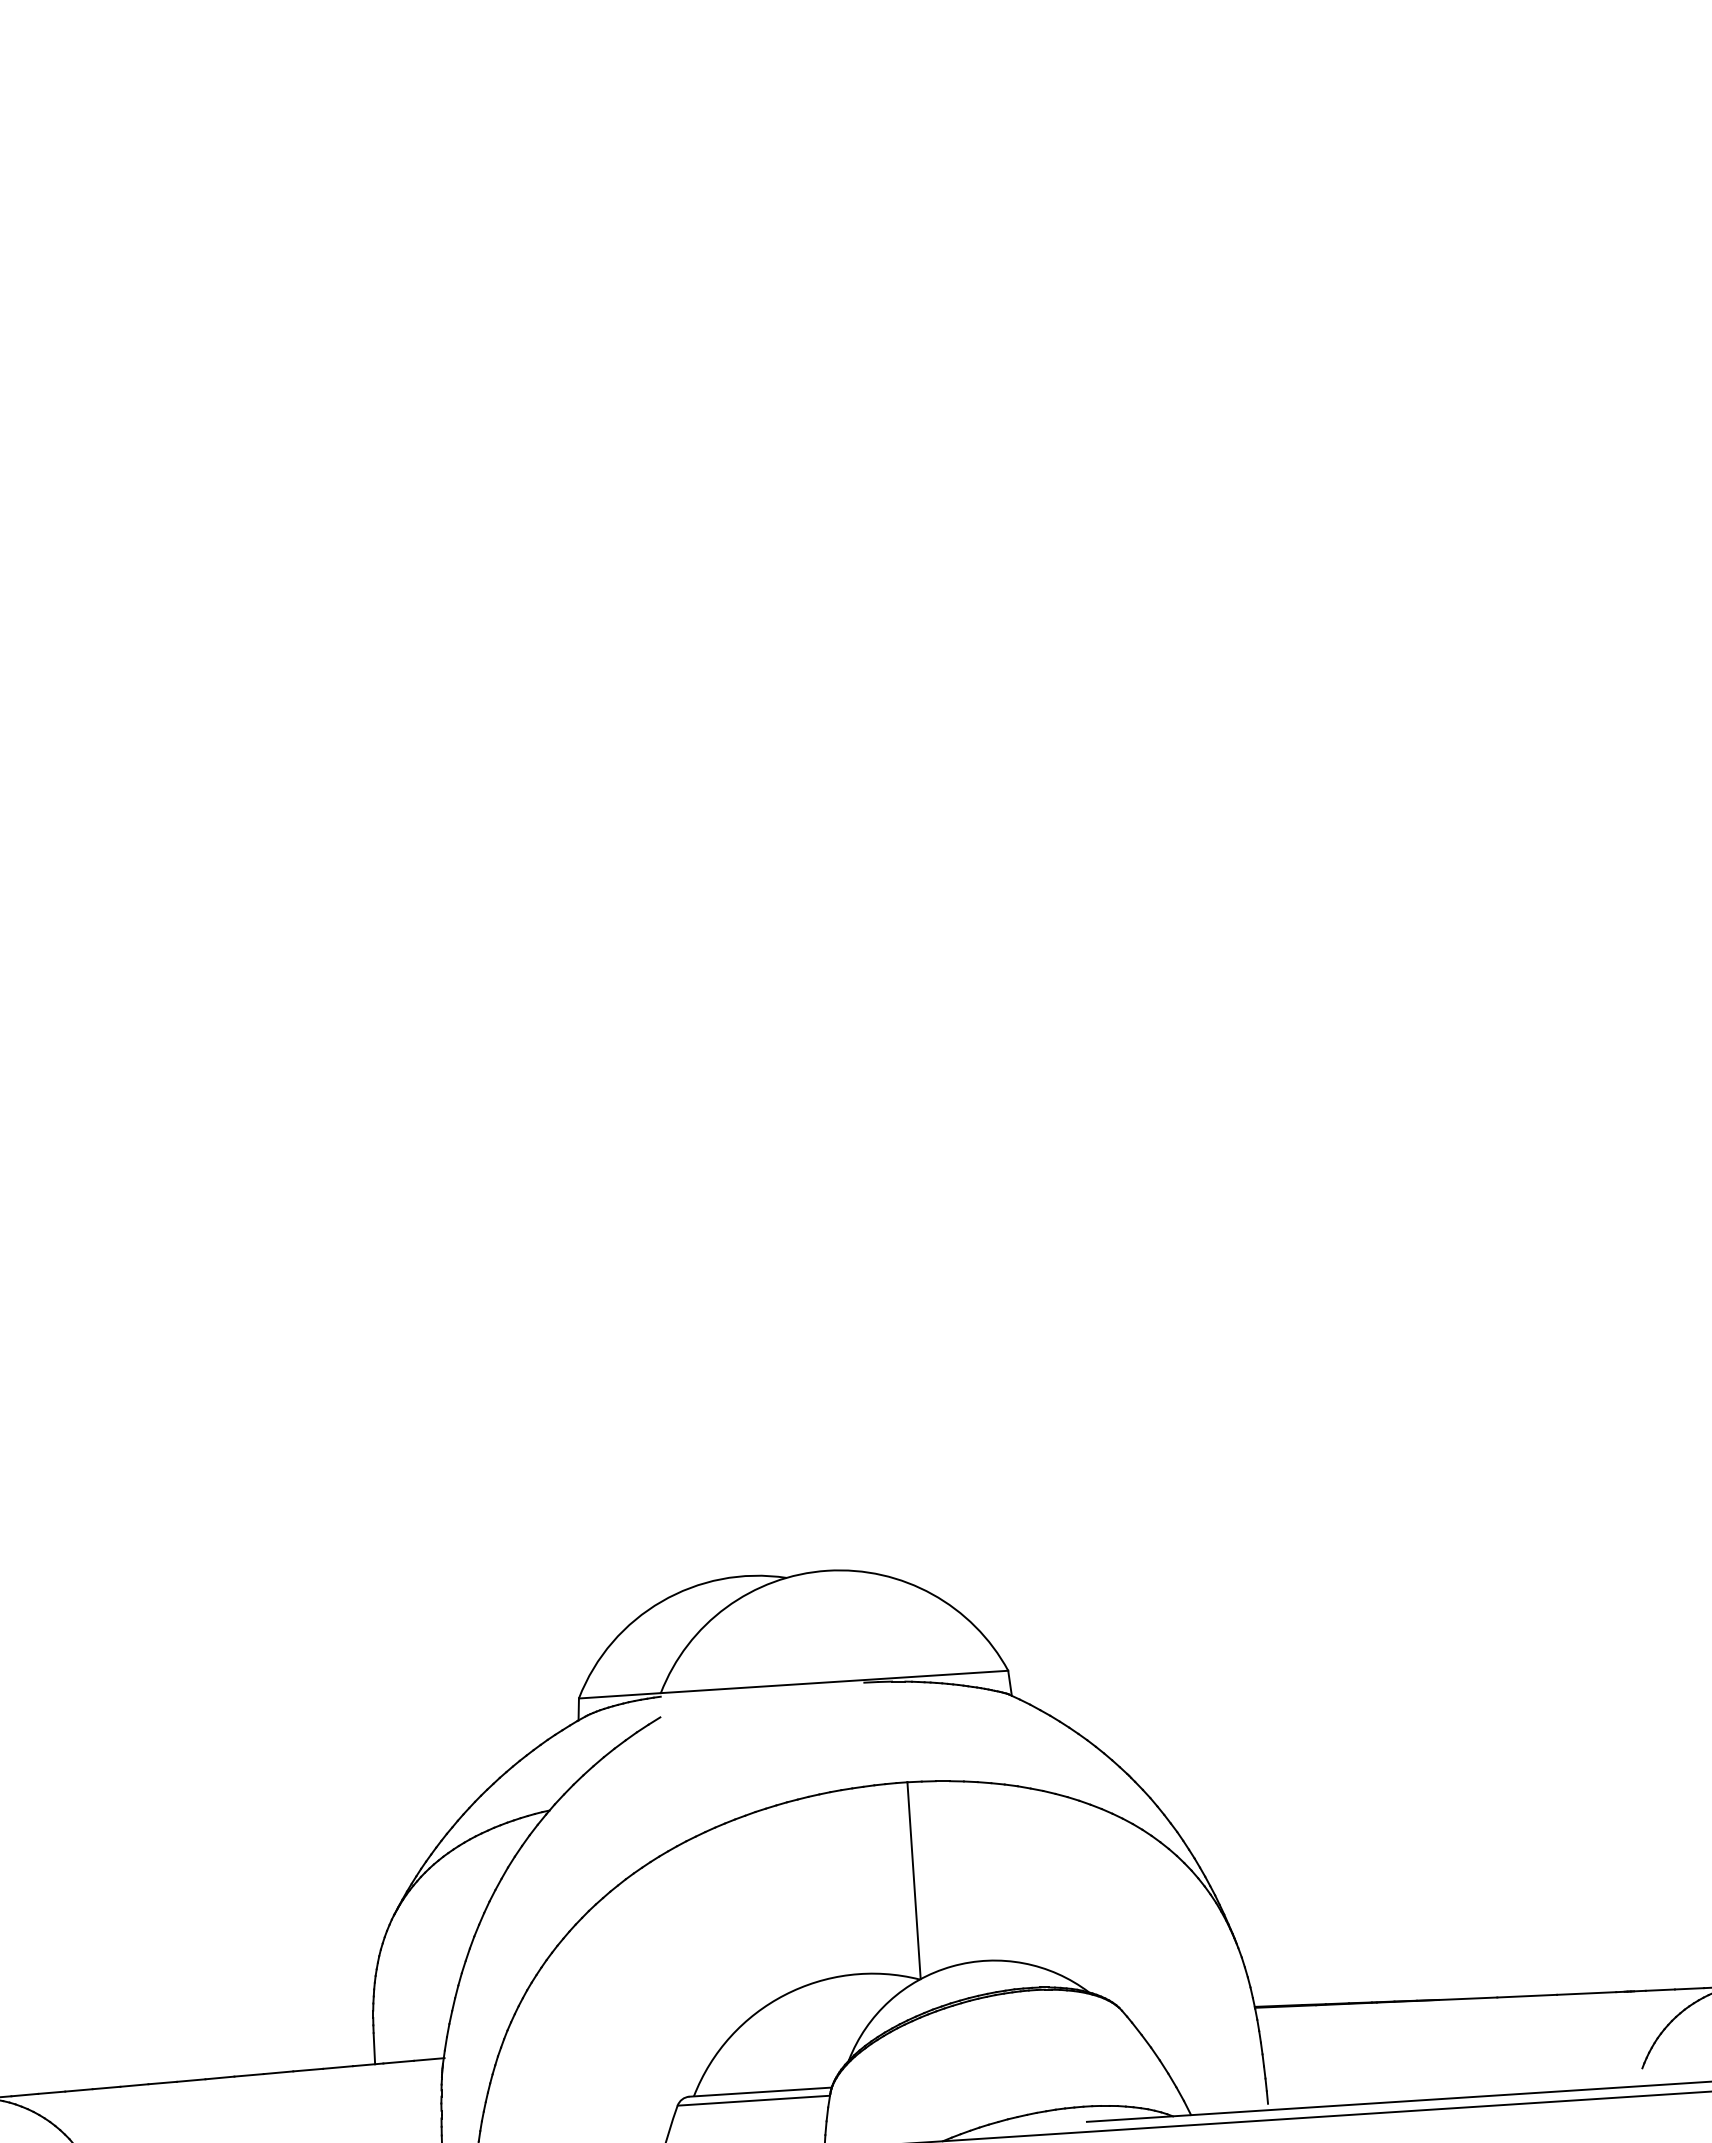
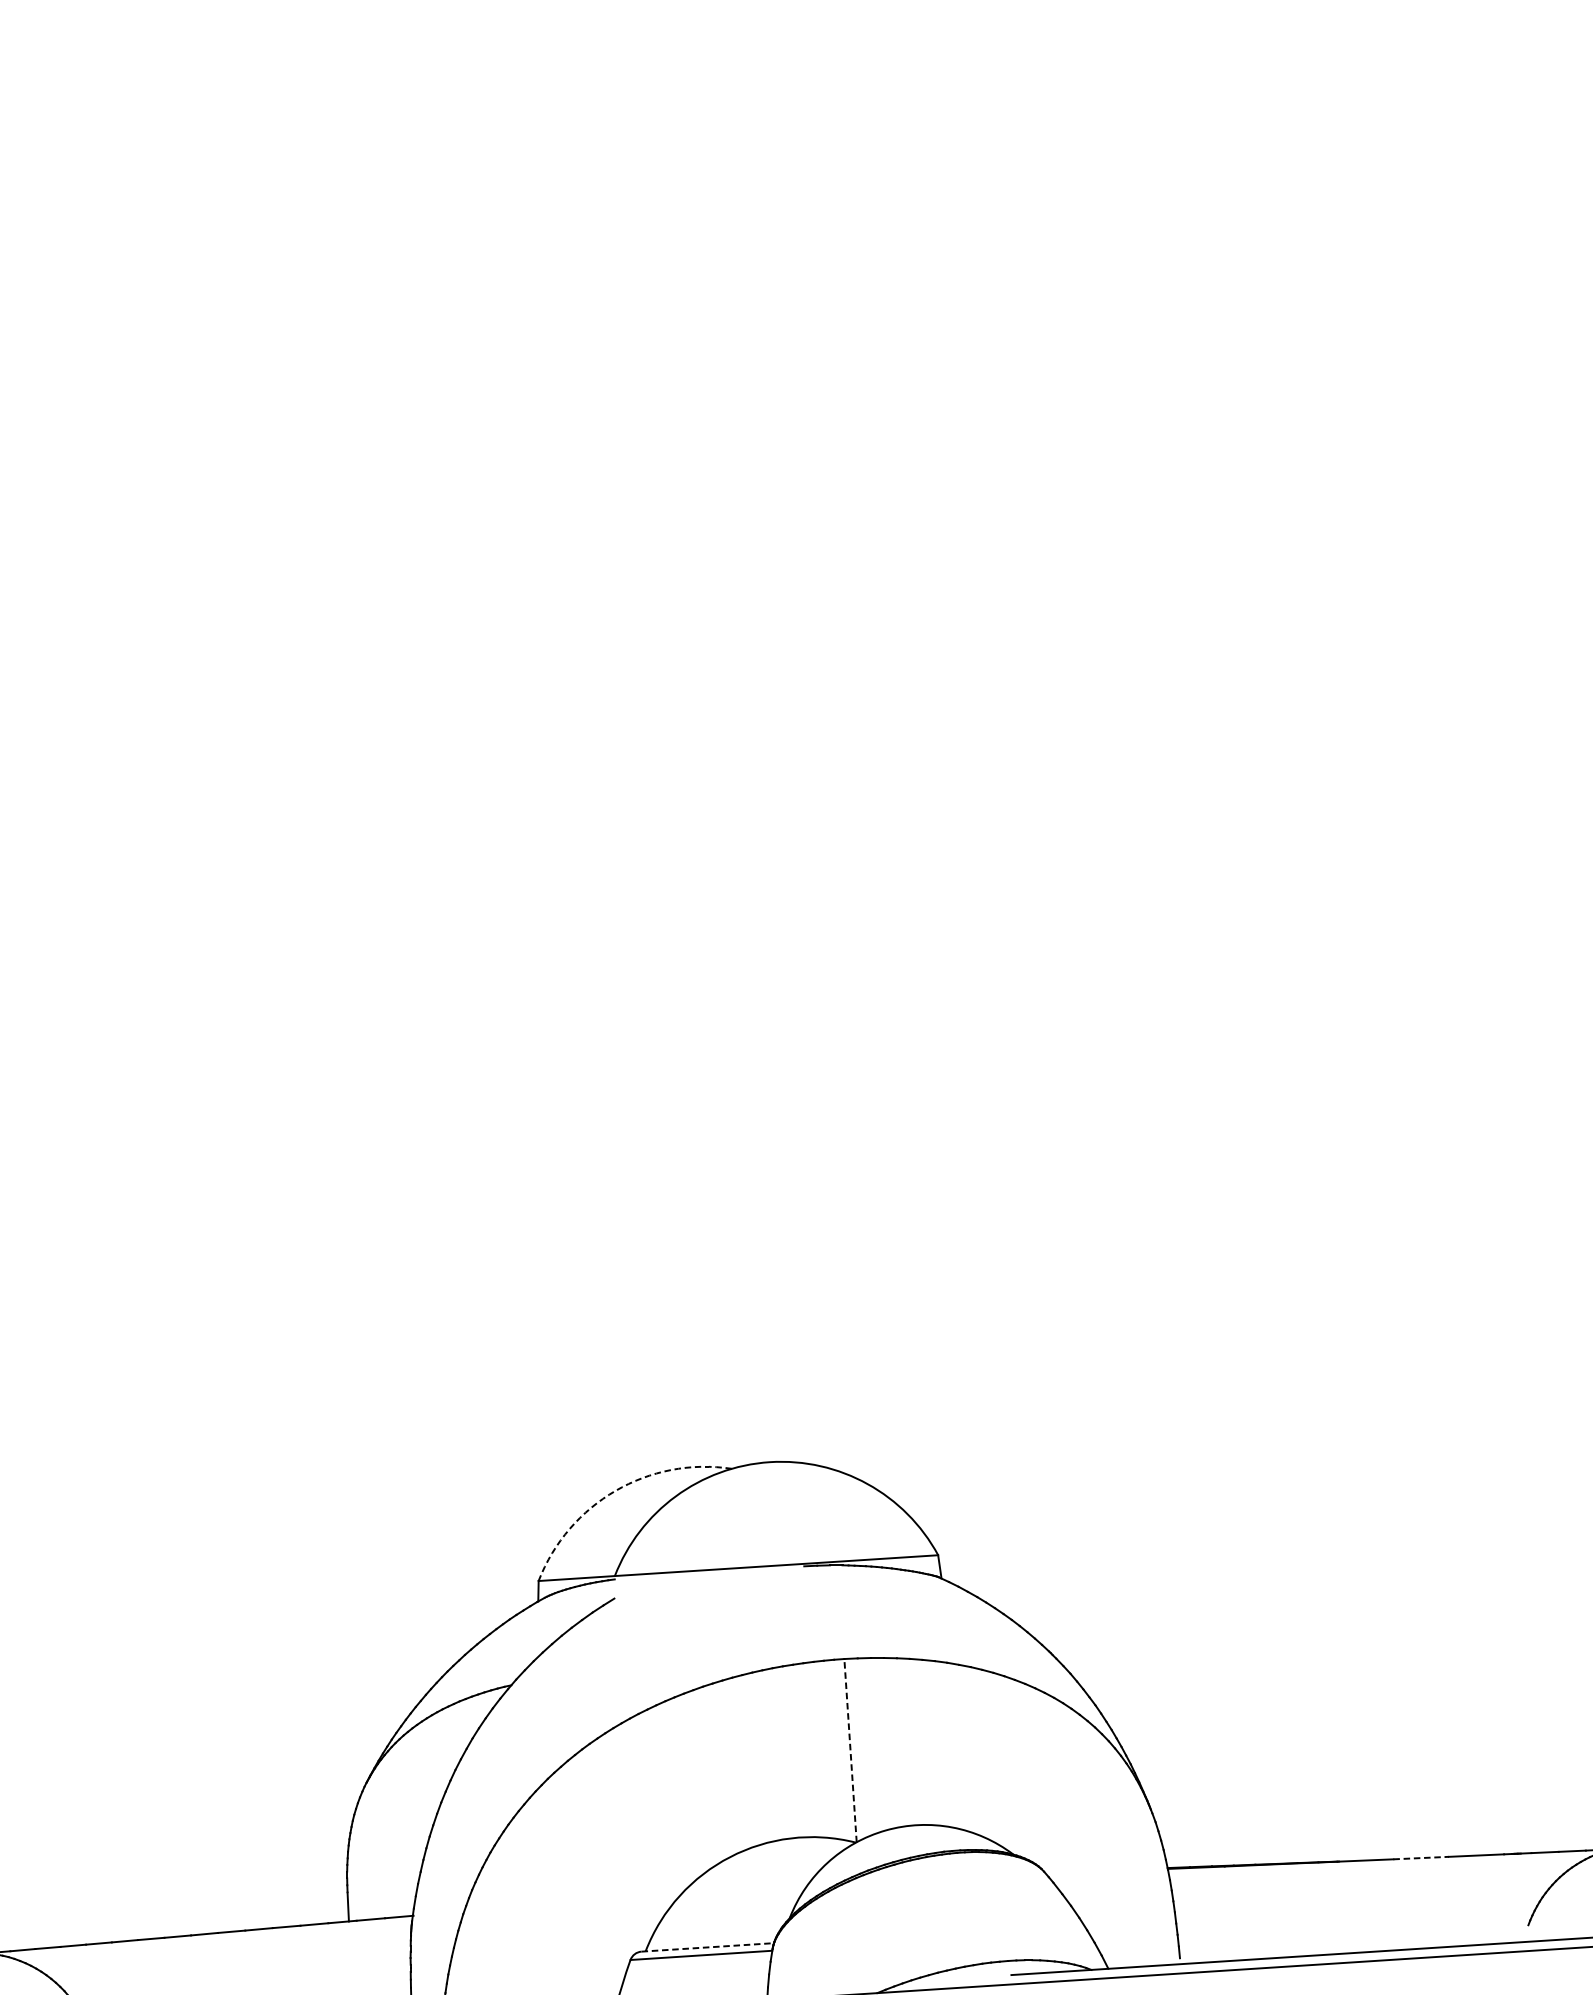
arc: (661, 1601) -> (615, 1490), solid -> dashed
line: (914, 1880) -> (850, 1750), solid -> dashed
line: (1527, 1996) -> (1421, 1858), solid -> dashed
line: (761, 2092) -> (708, 1947), solid -> dashed

